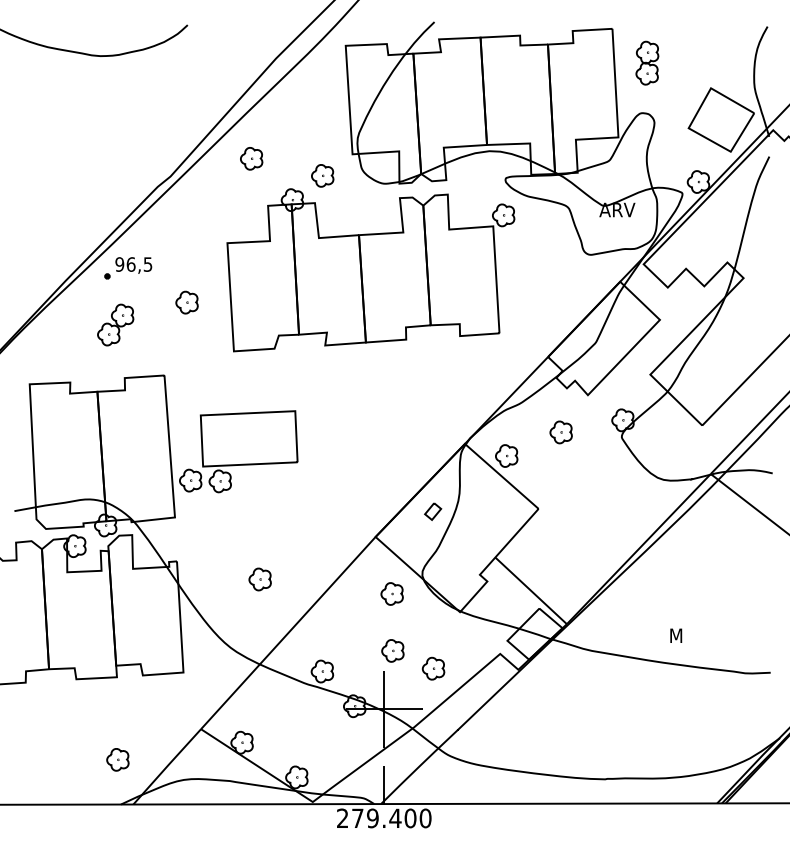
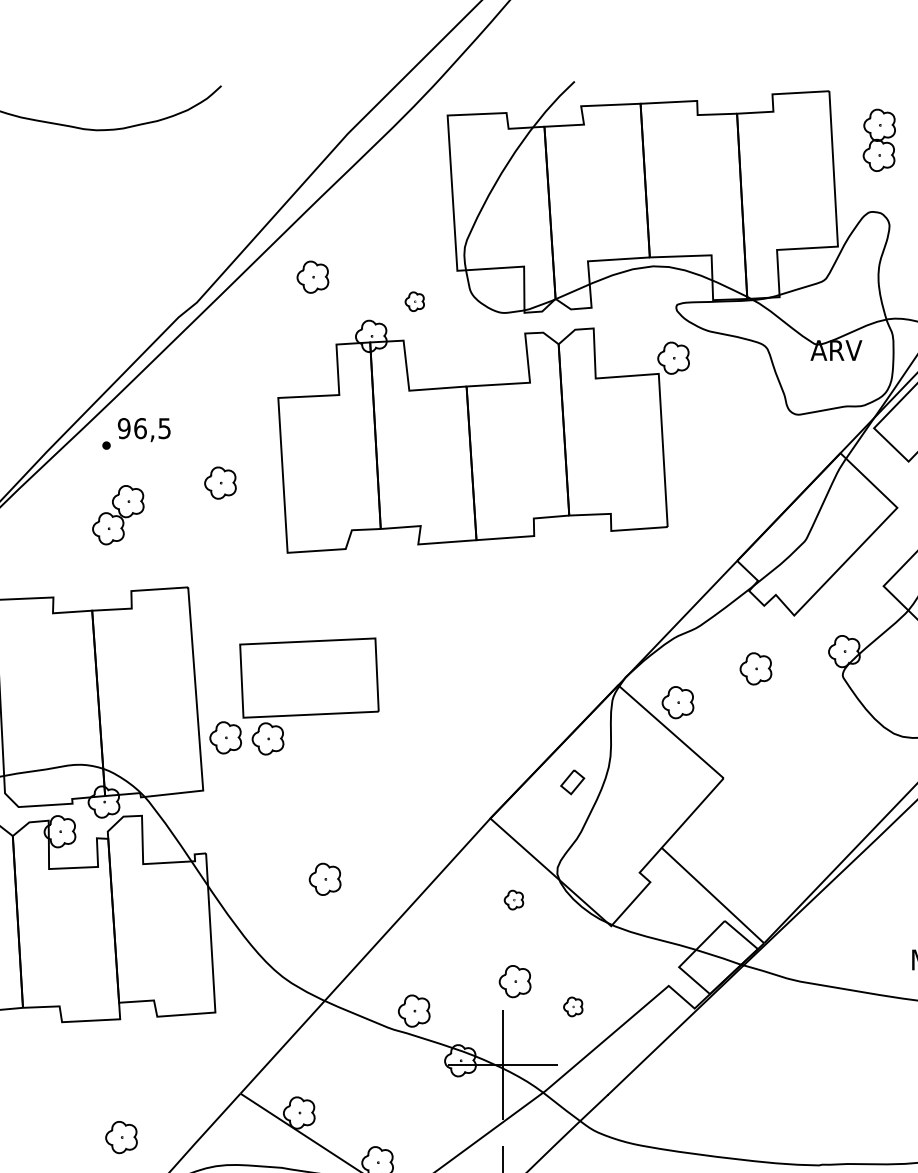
part: (322, 175) -> (414, 301), size x0.6
part: (391, 593) -> (513, 899), size x0.6
part: (433, 668) -> (573, 1006), size x0.6

